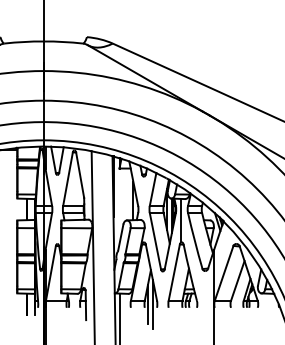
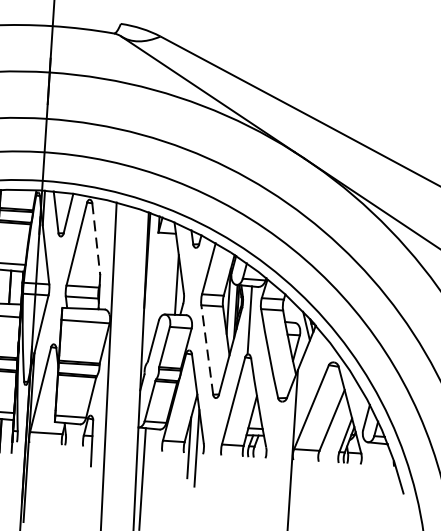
line: (80, 175) -> (96, 239), solid -> dashed
line: (155, 241) -> (207, 350), solid -> dashed

